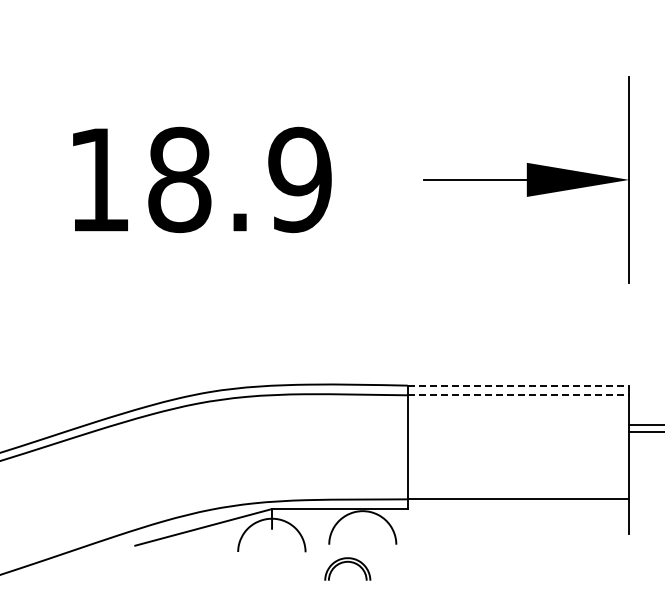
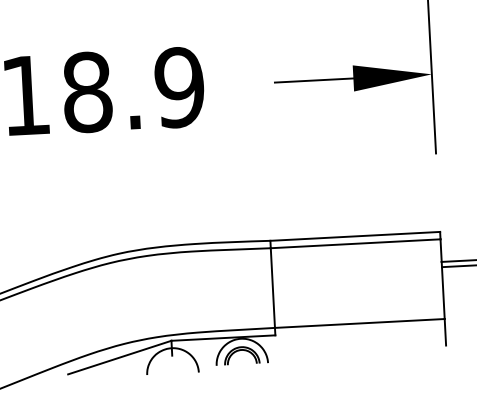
line: (518, 385) -> (355, 236), dashed -> solid
line: (518, 395) -> (355, 243), dashed -> solid
part: (347, 568) -> (241, 355), moved

